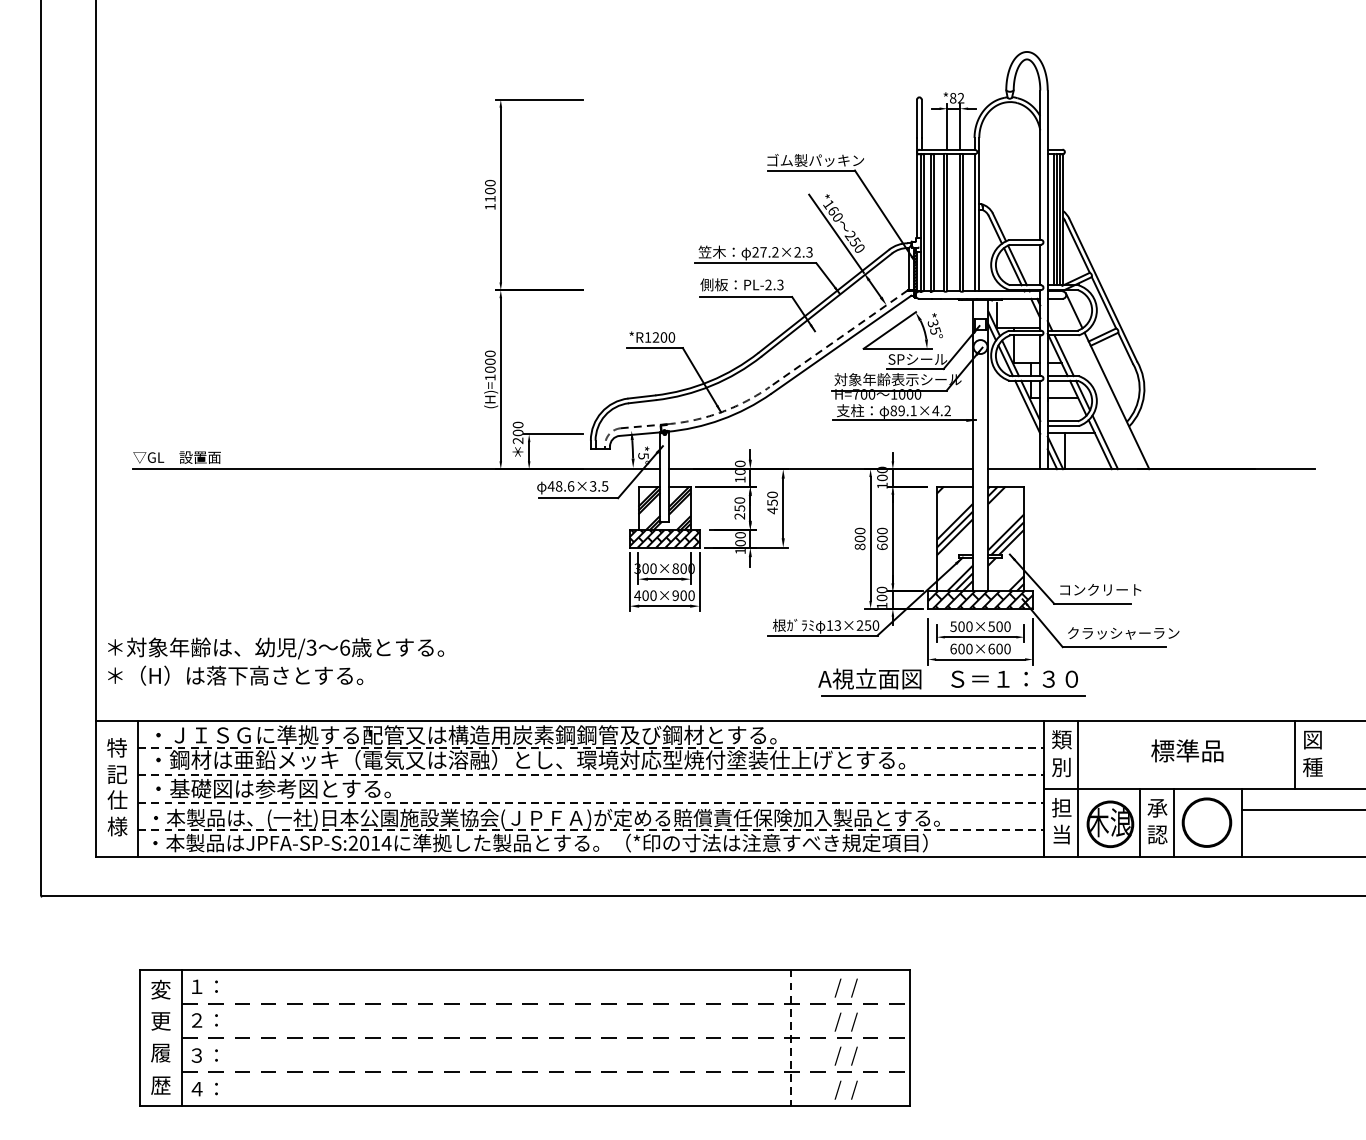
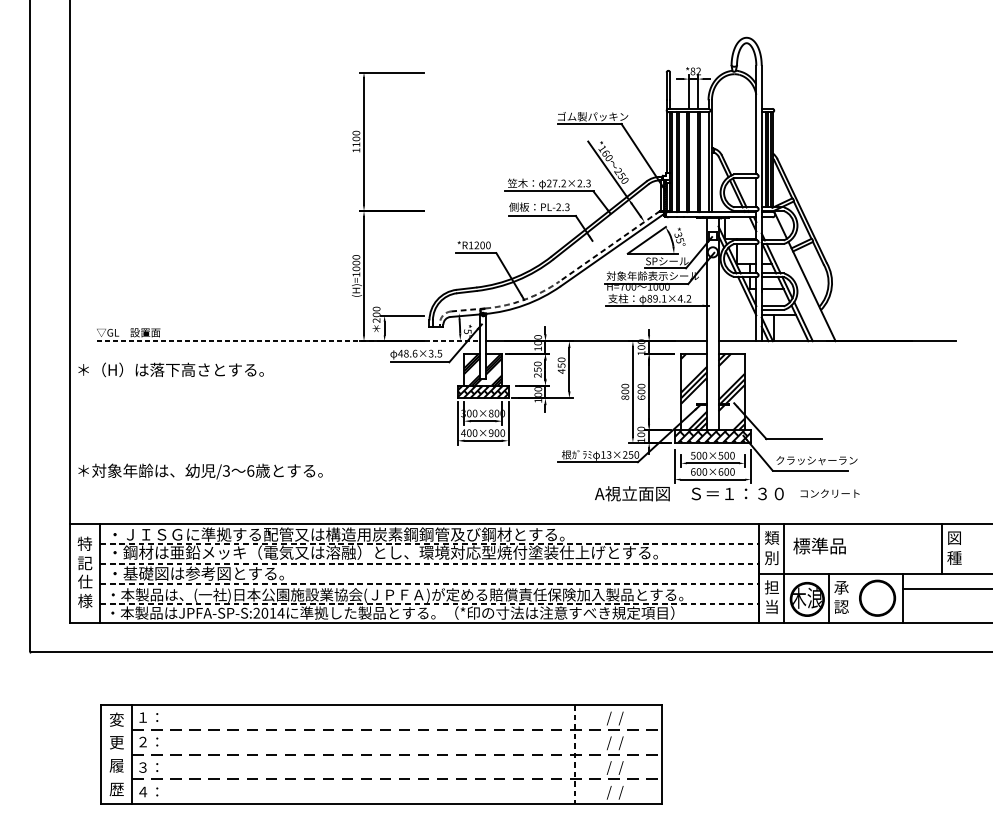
line: (396, 469) -> (288, 341), solid -> dashed
text: (1100, 589) -> (829, 493), moved
text: (235, 675) -> (171, 369), moved
line: (953, 695) -> (693, 505), removed
text: (1187, 750) -> (819, 545), moved
line: (1174, 823) -> (853, 598), removed

